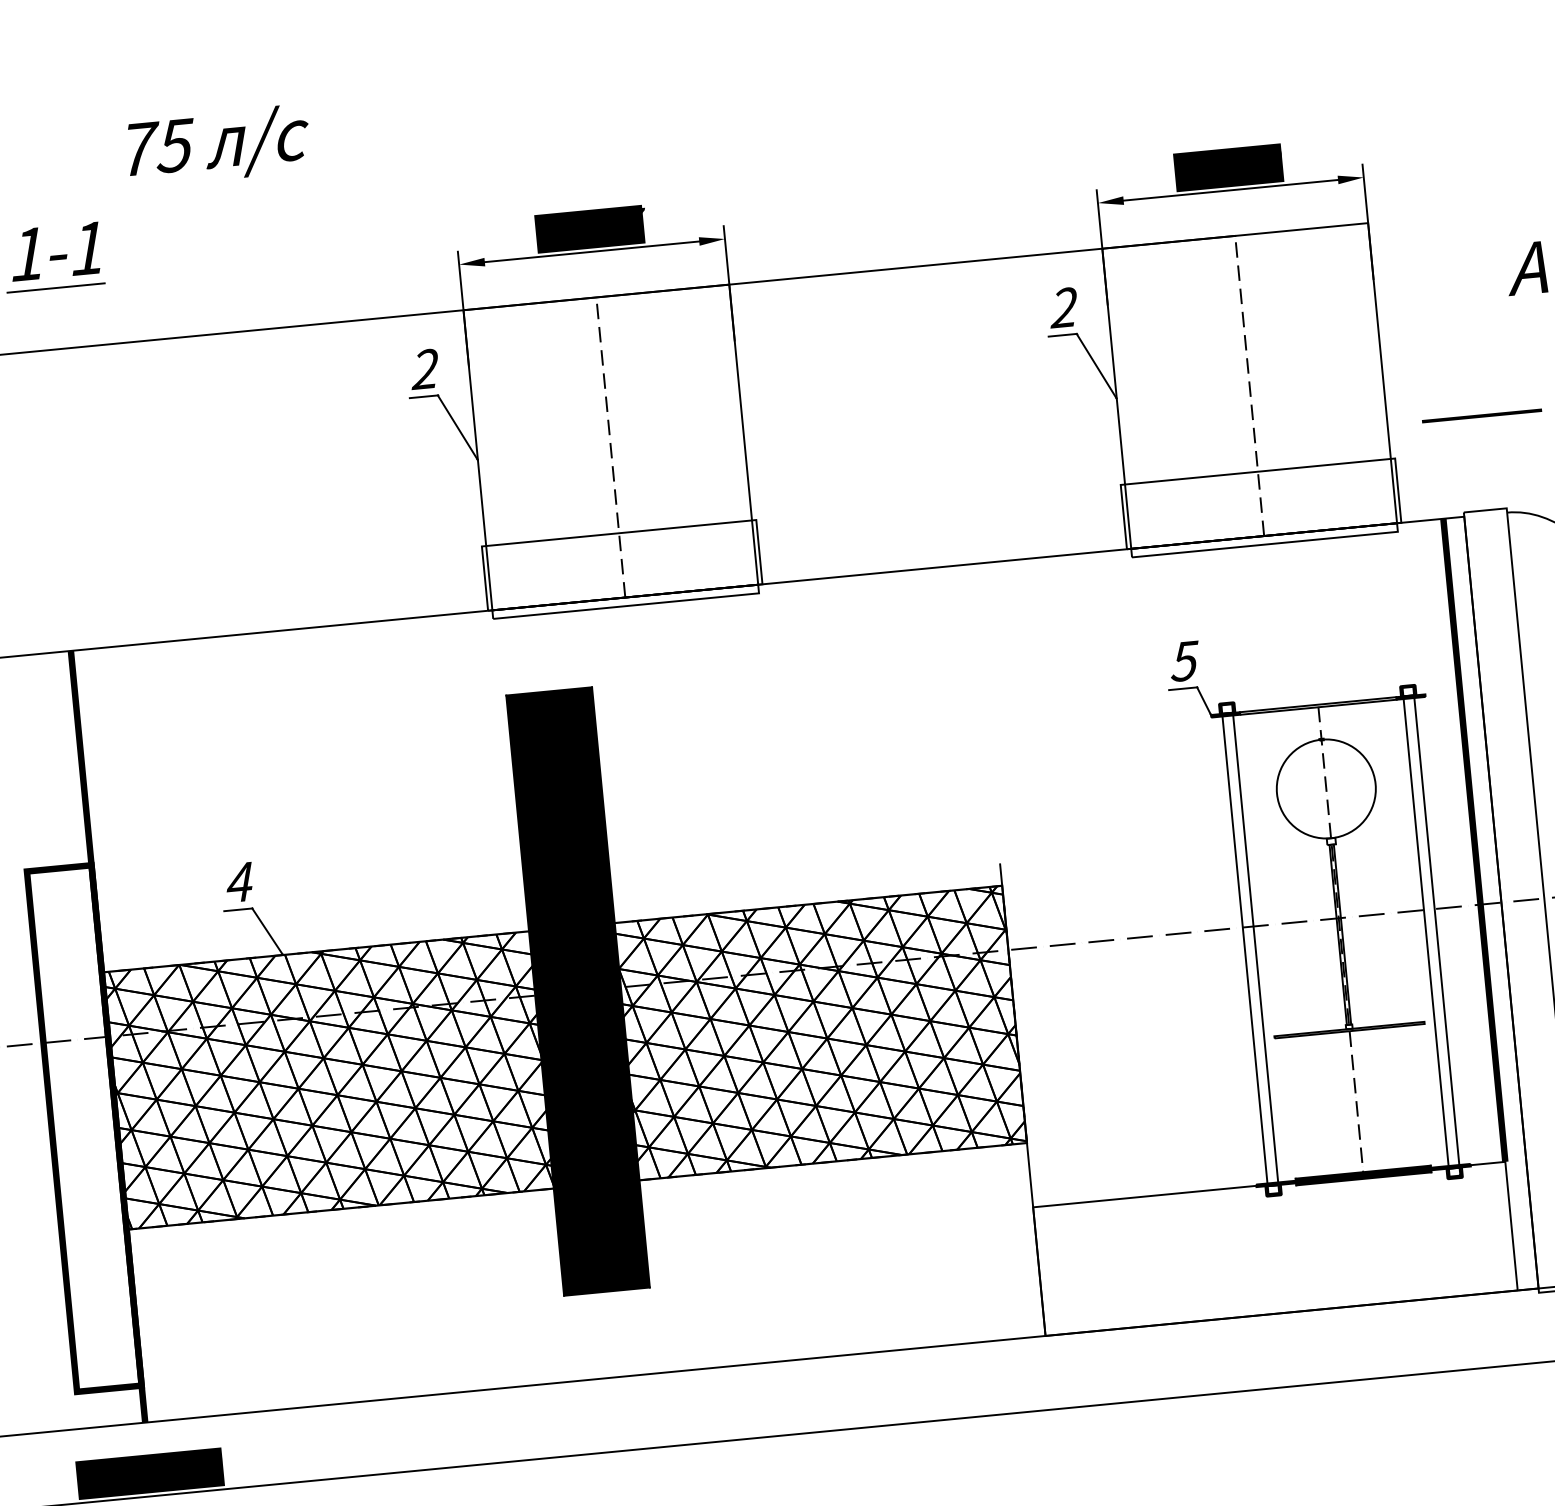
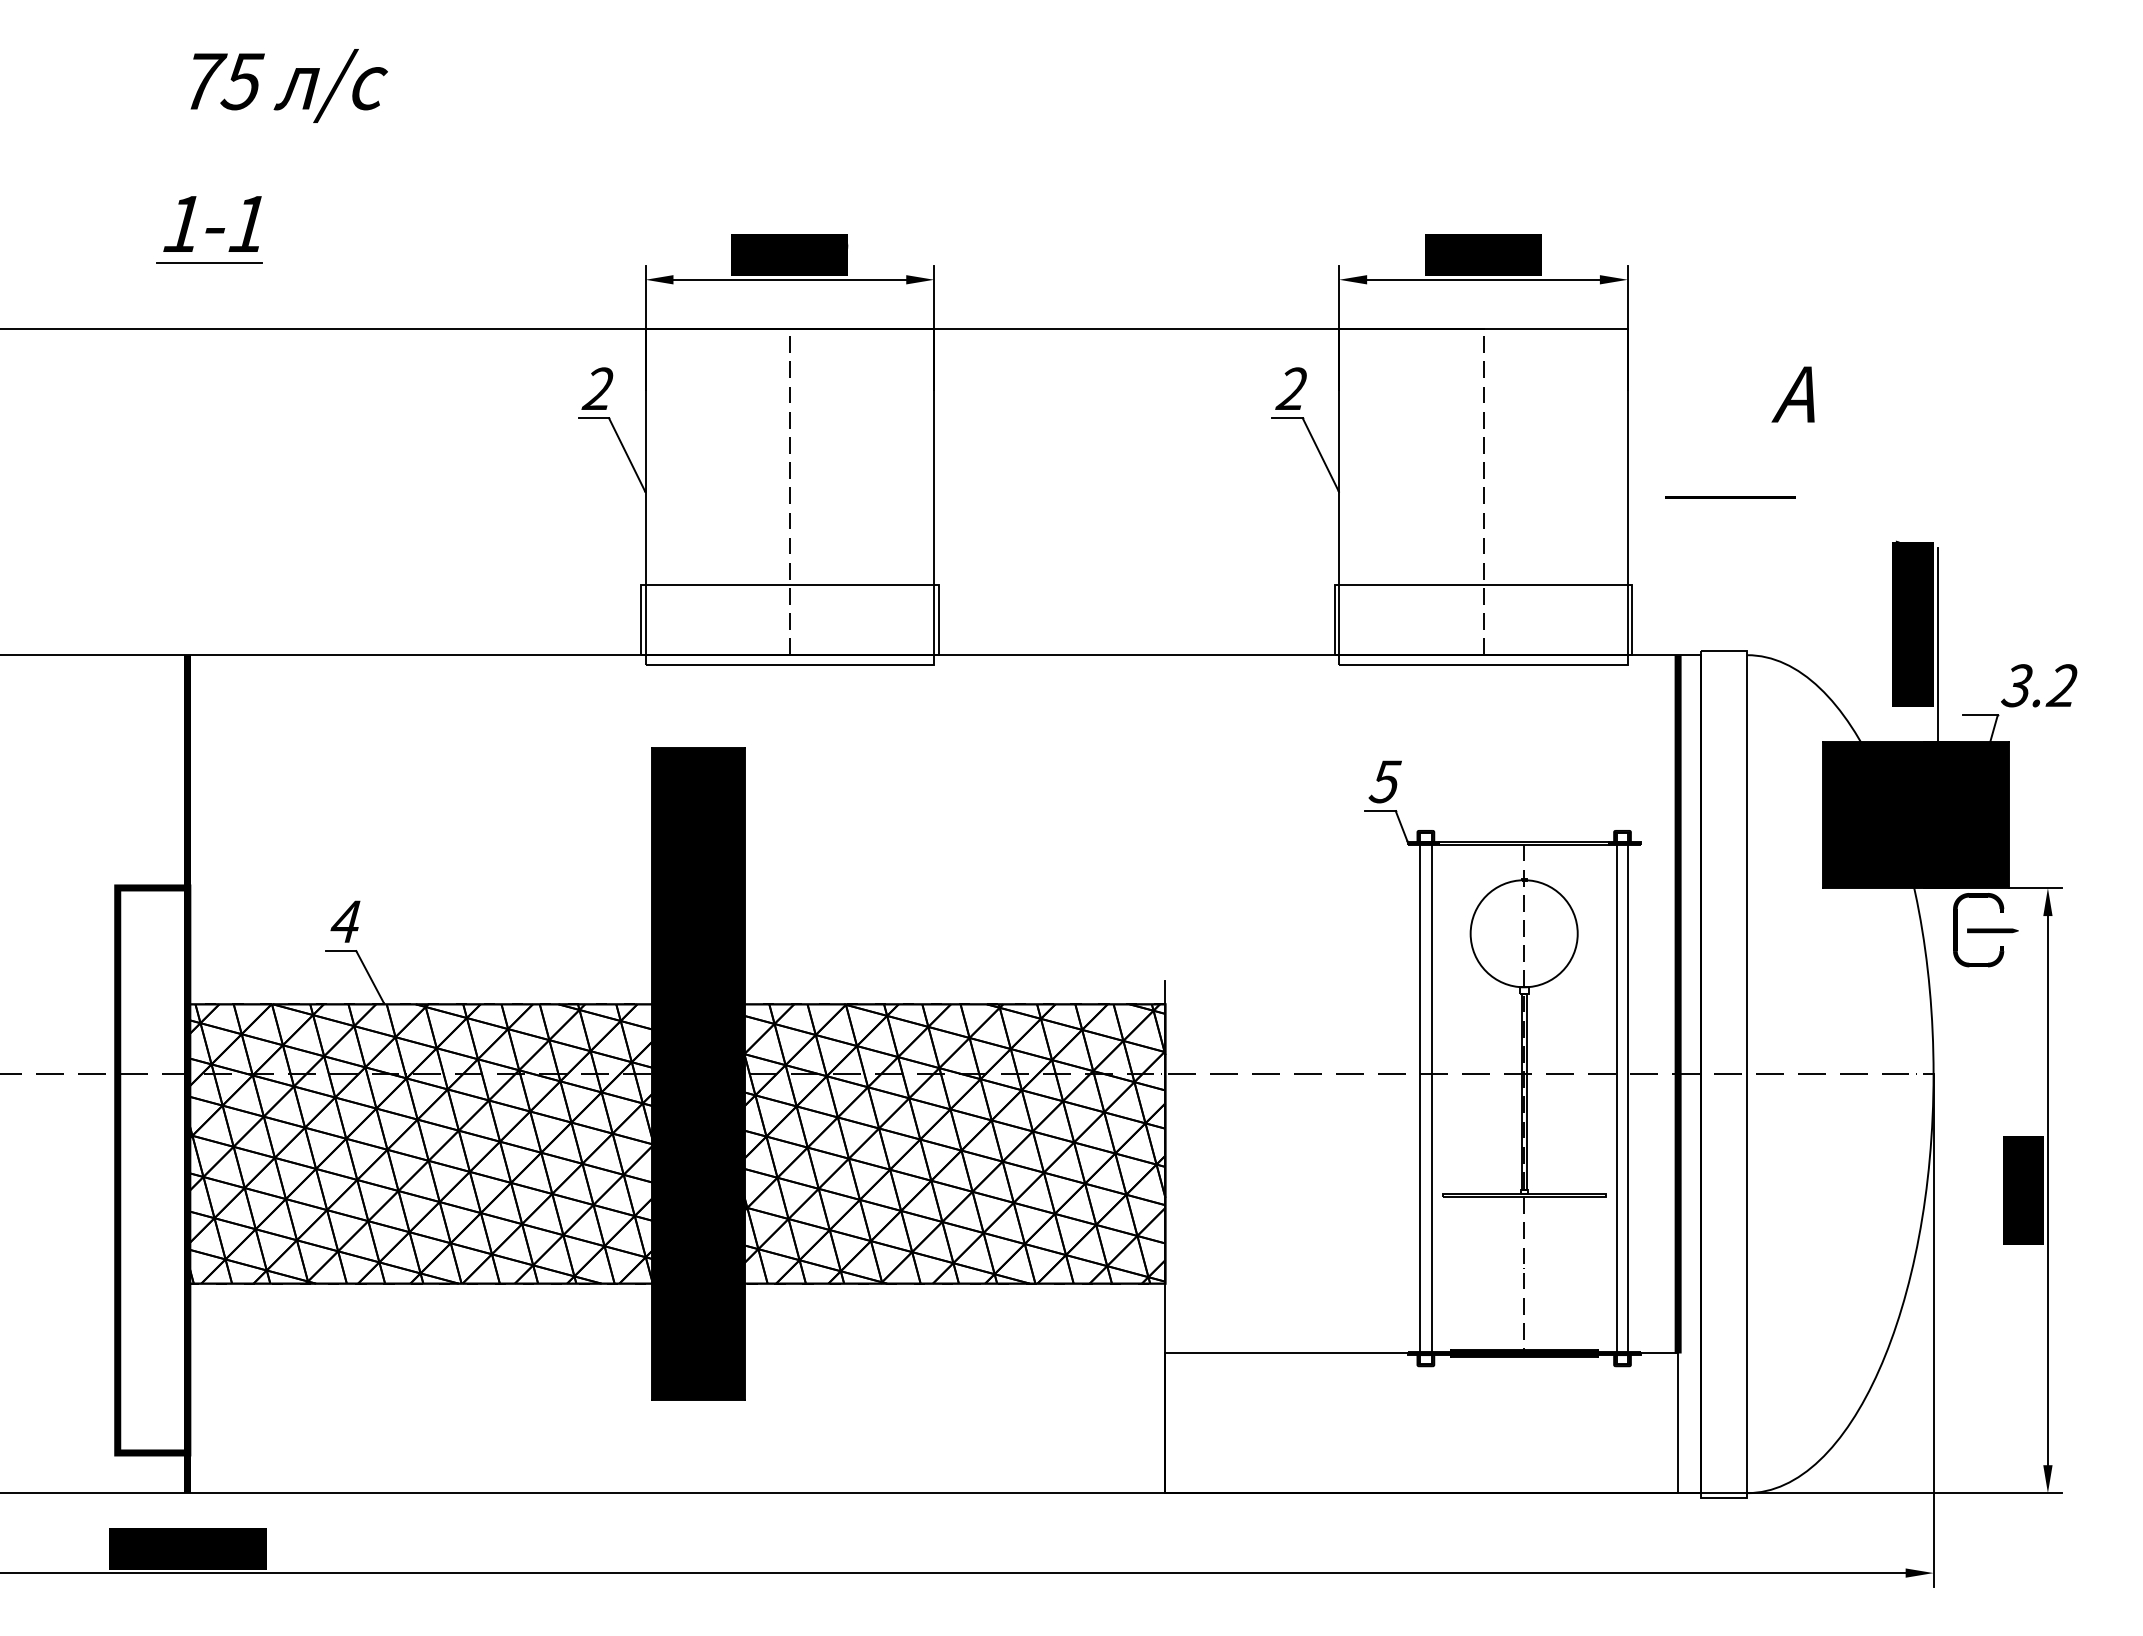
text: (218, 145) -> (288, 85), moved
text: (643, 212) -> (849, 242), Ø787 -> Ø620
line: (1482, 415) -> (1730, 497), moved

